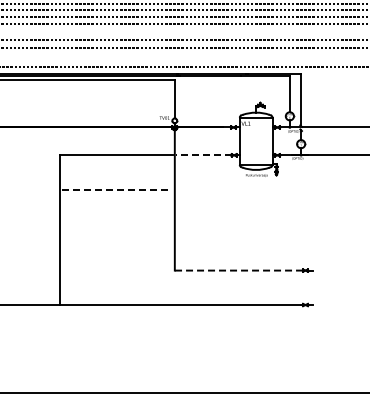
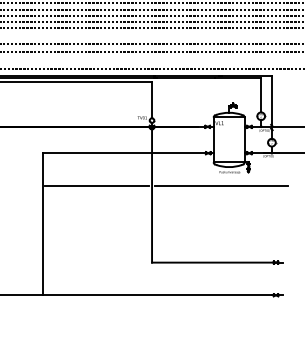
line: (203, 155) -> (179, 153), dashed -> solid
line: (117, 189) -> (97, 185), dashed -> solid
line: (247, 189) -> (220, 185), added
line: (238, 270) -> (212, 262), dashed -> solid

